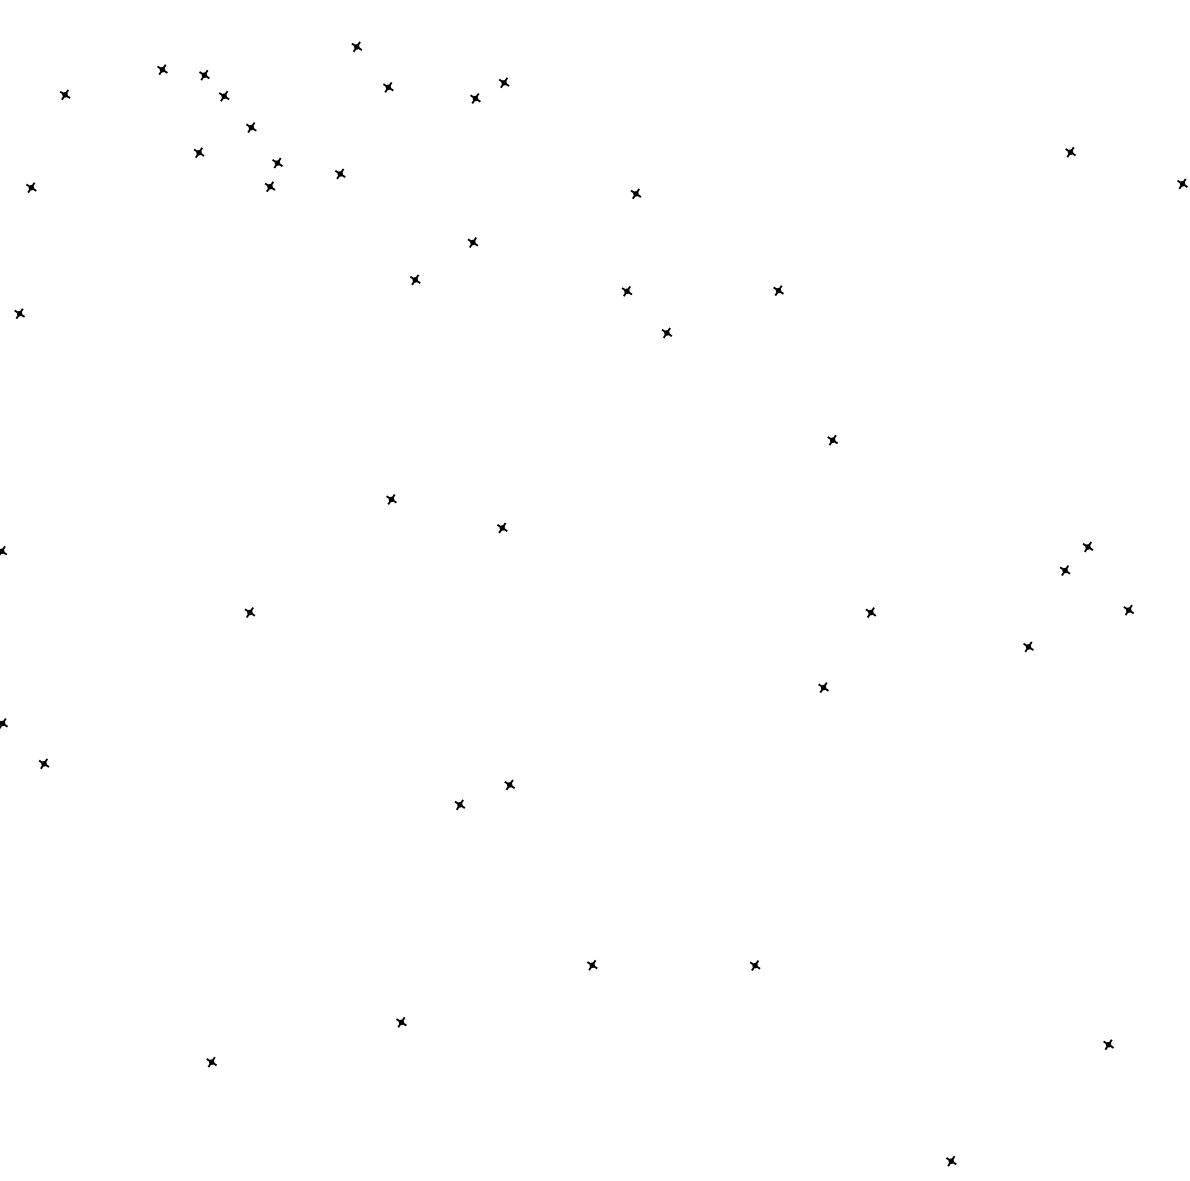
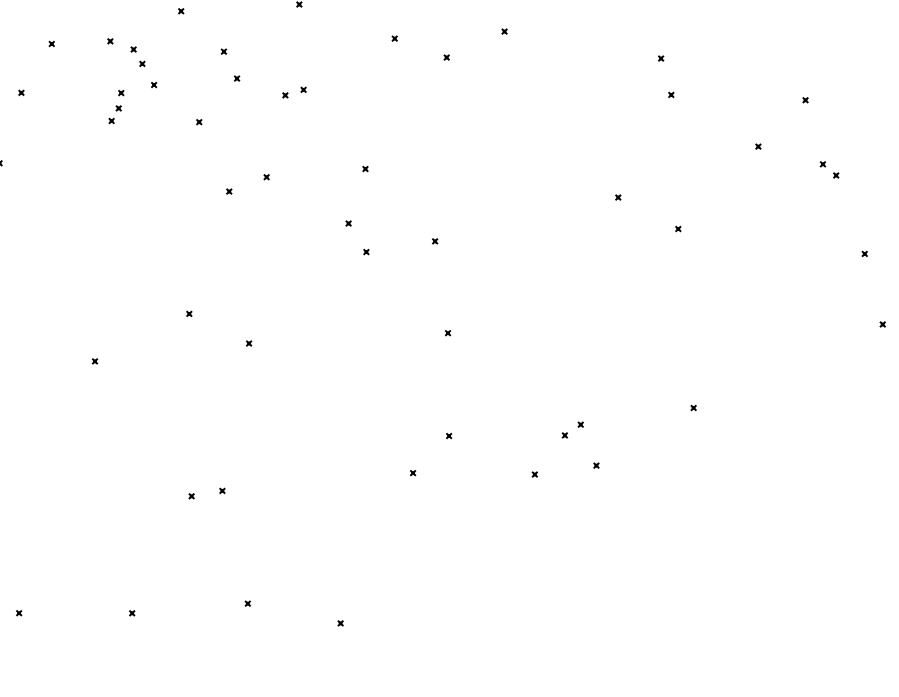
part: (272, 174) -> (114, 114), moved

